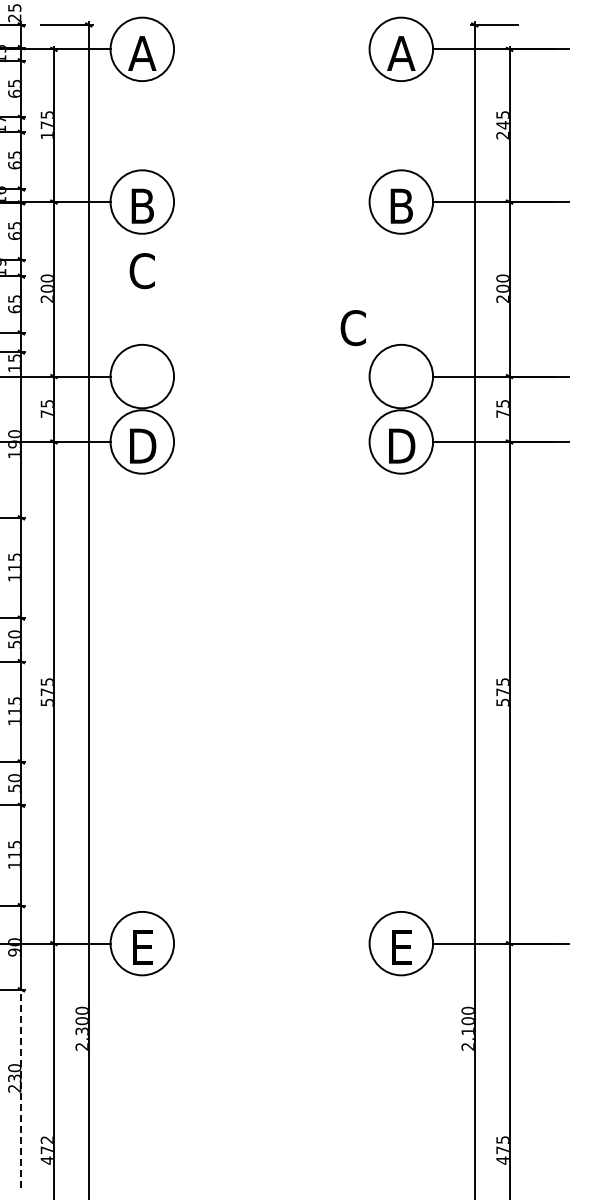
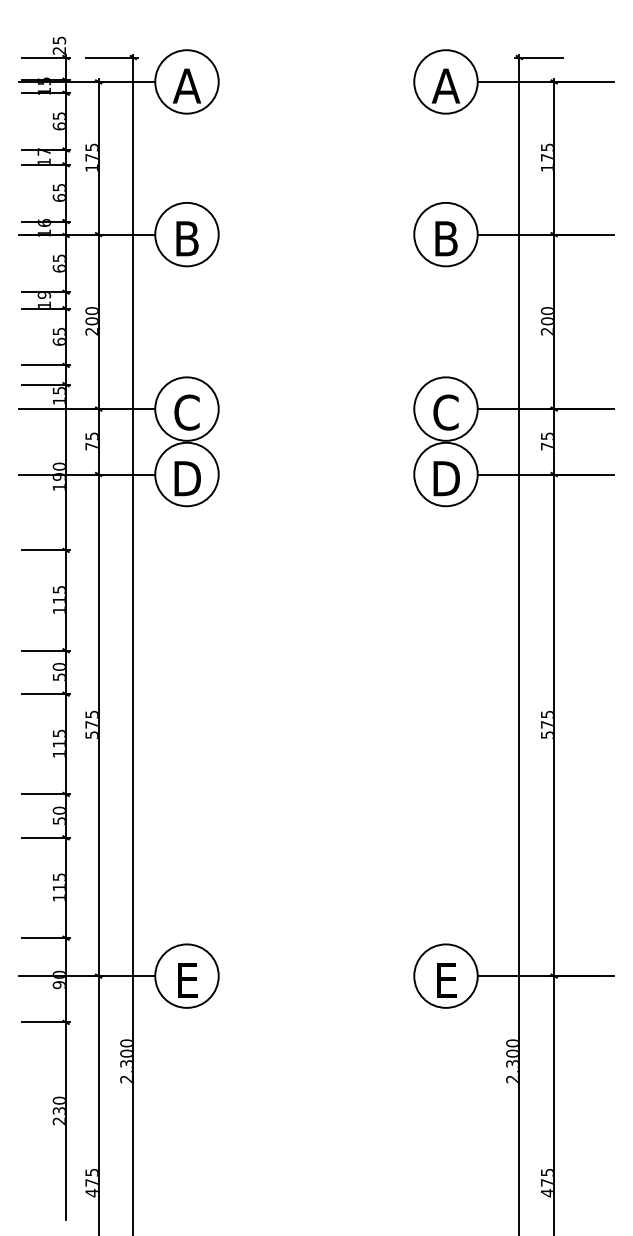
text: (501, 129) -> (546, 162), 245 -> 175
text: (141, 270) -> (186, 412), moved
text: (352, 327) -> (445, 412), moved
text: (466, 1030) -> (511, 1063), 2.100 -> 2.300
line: (21, 1087) -> (66, 1120), dashed -> solid
text: (46, 1139) -> (91, 1172), 472 -> 475

